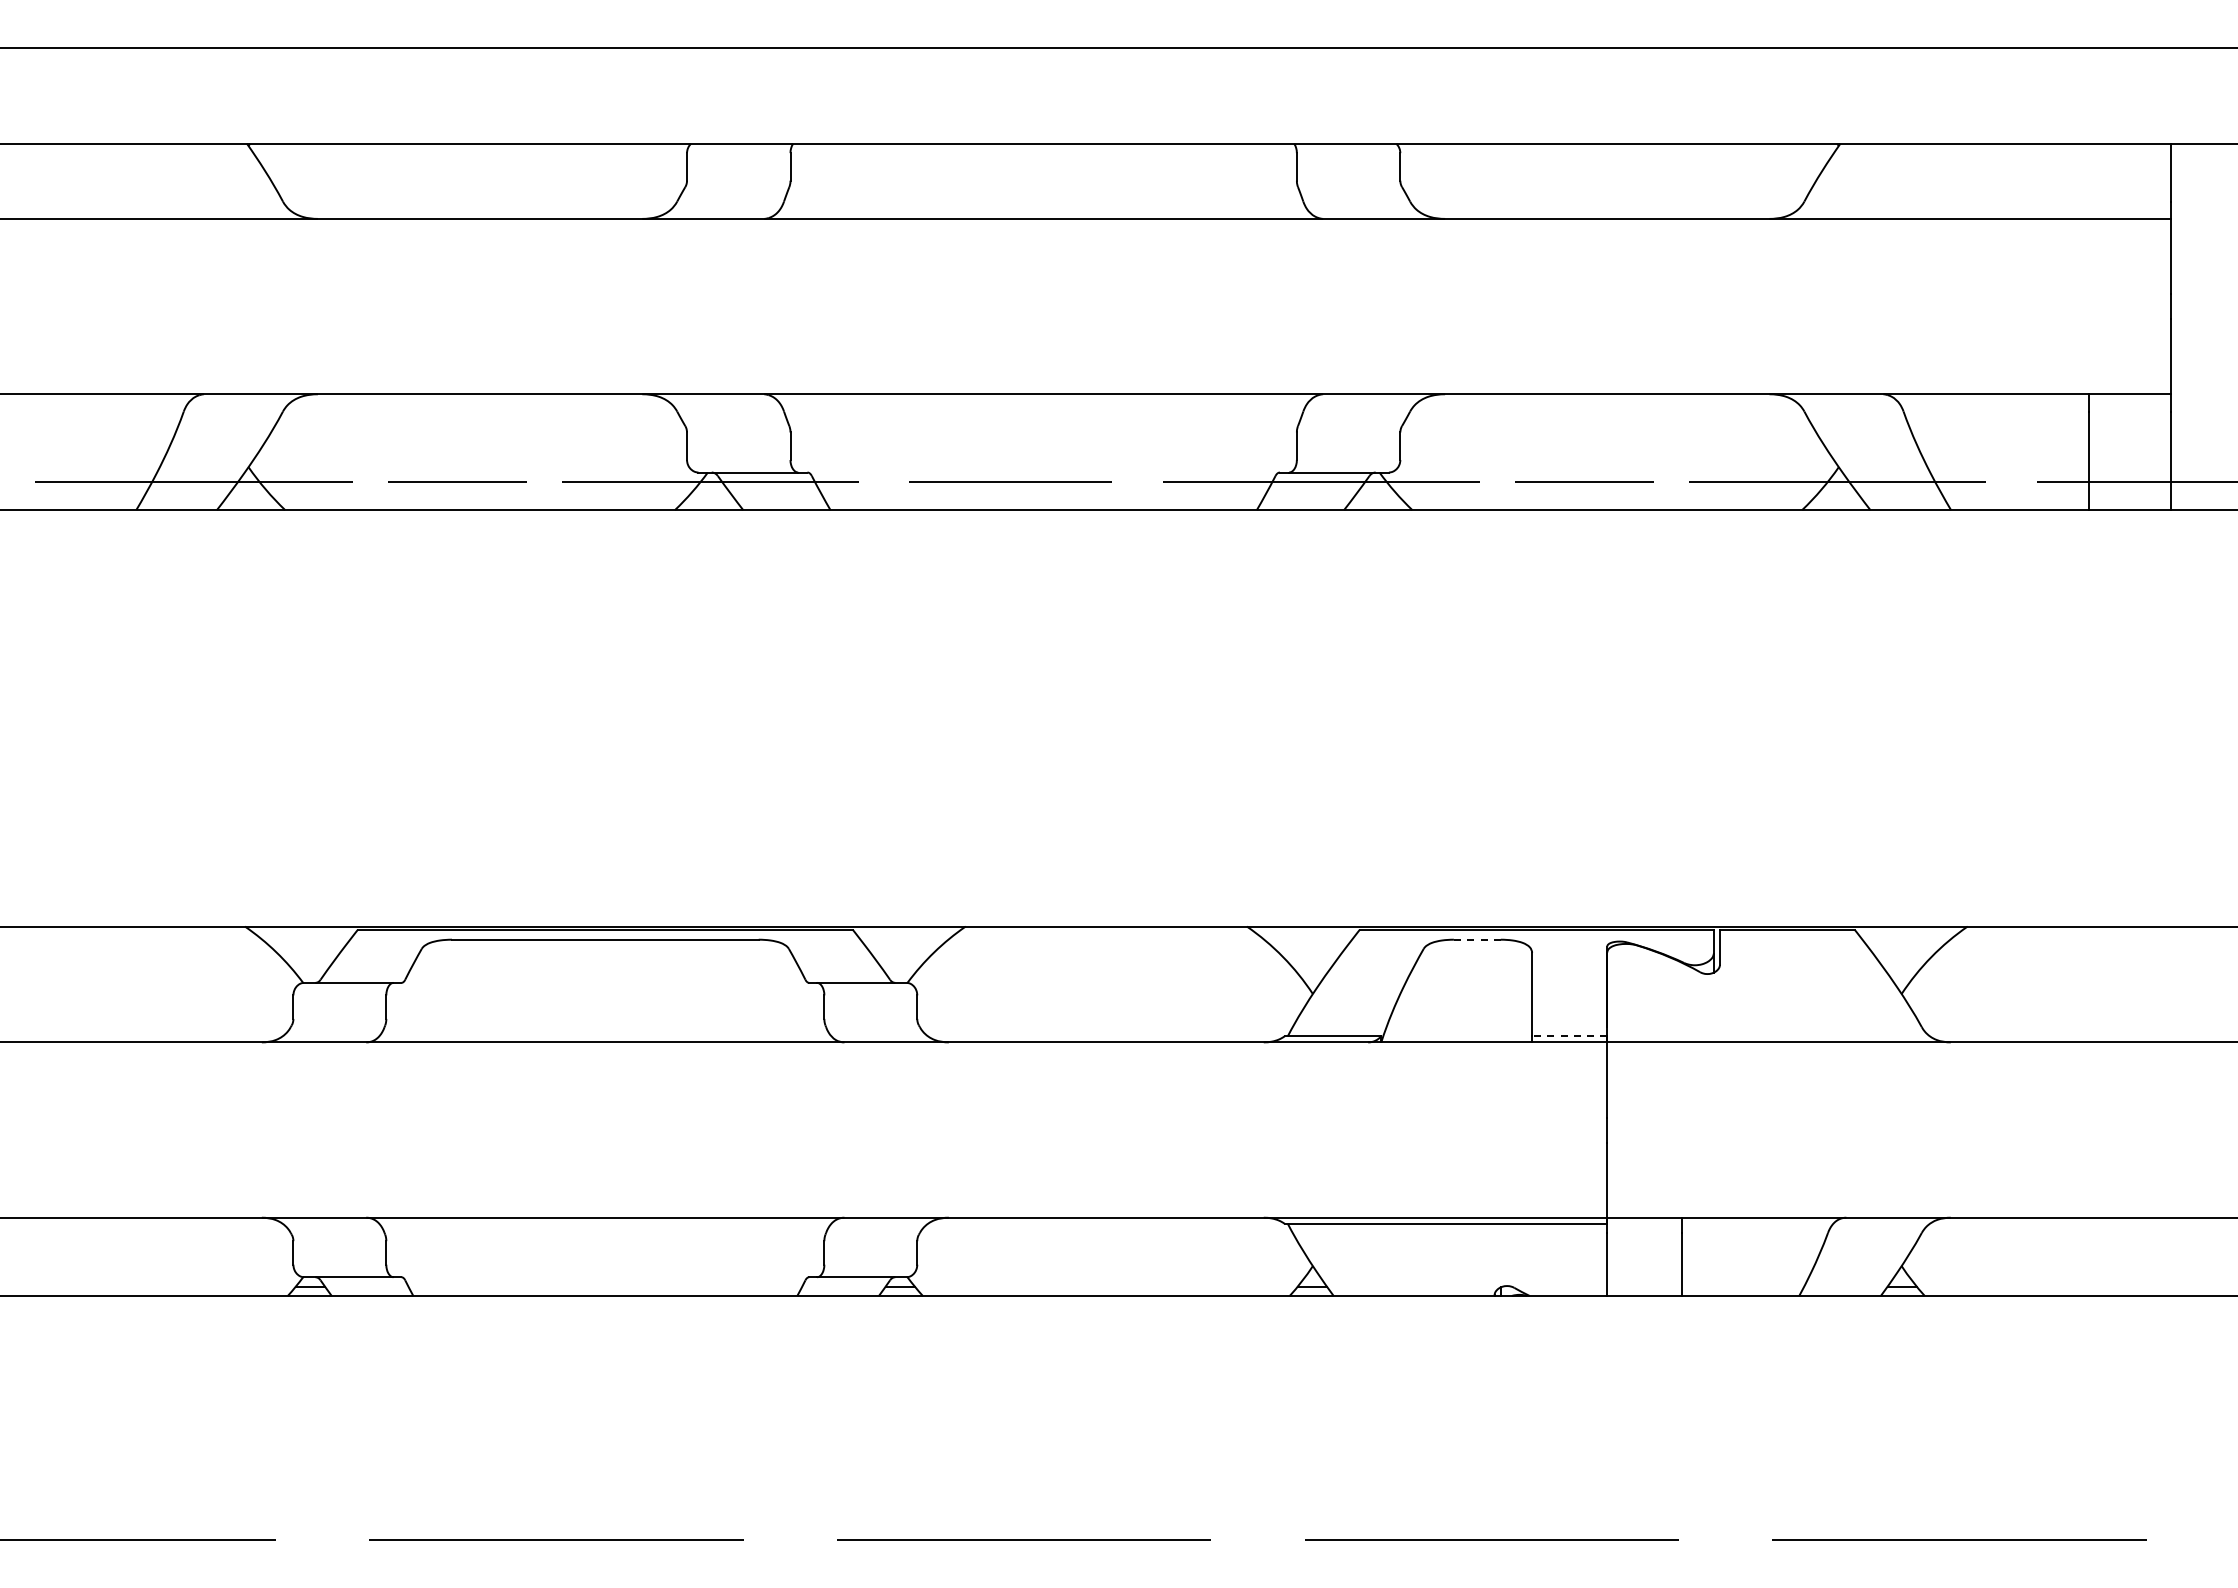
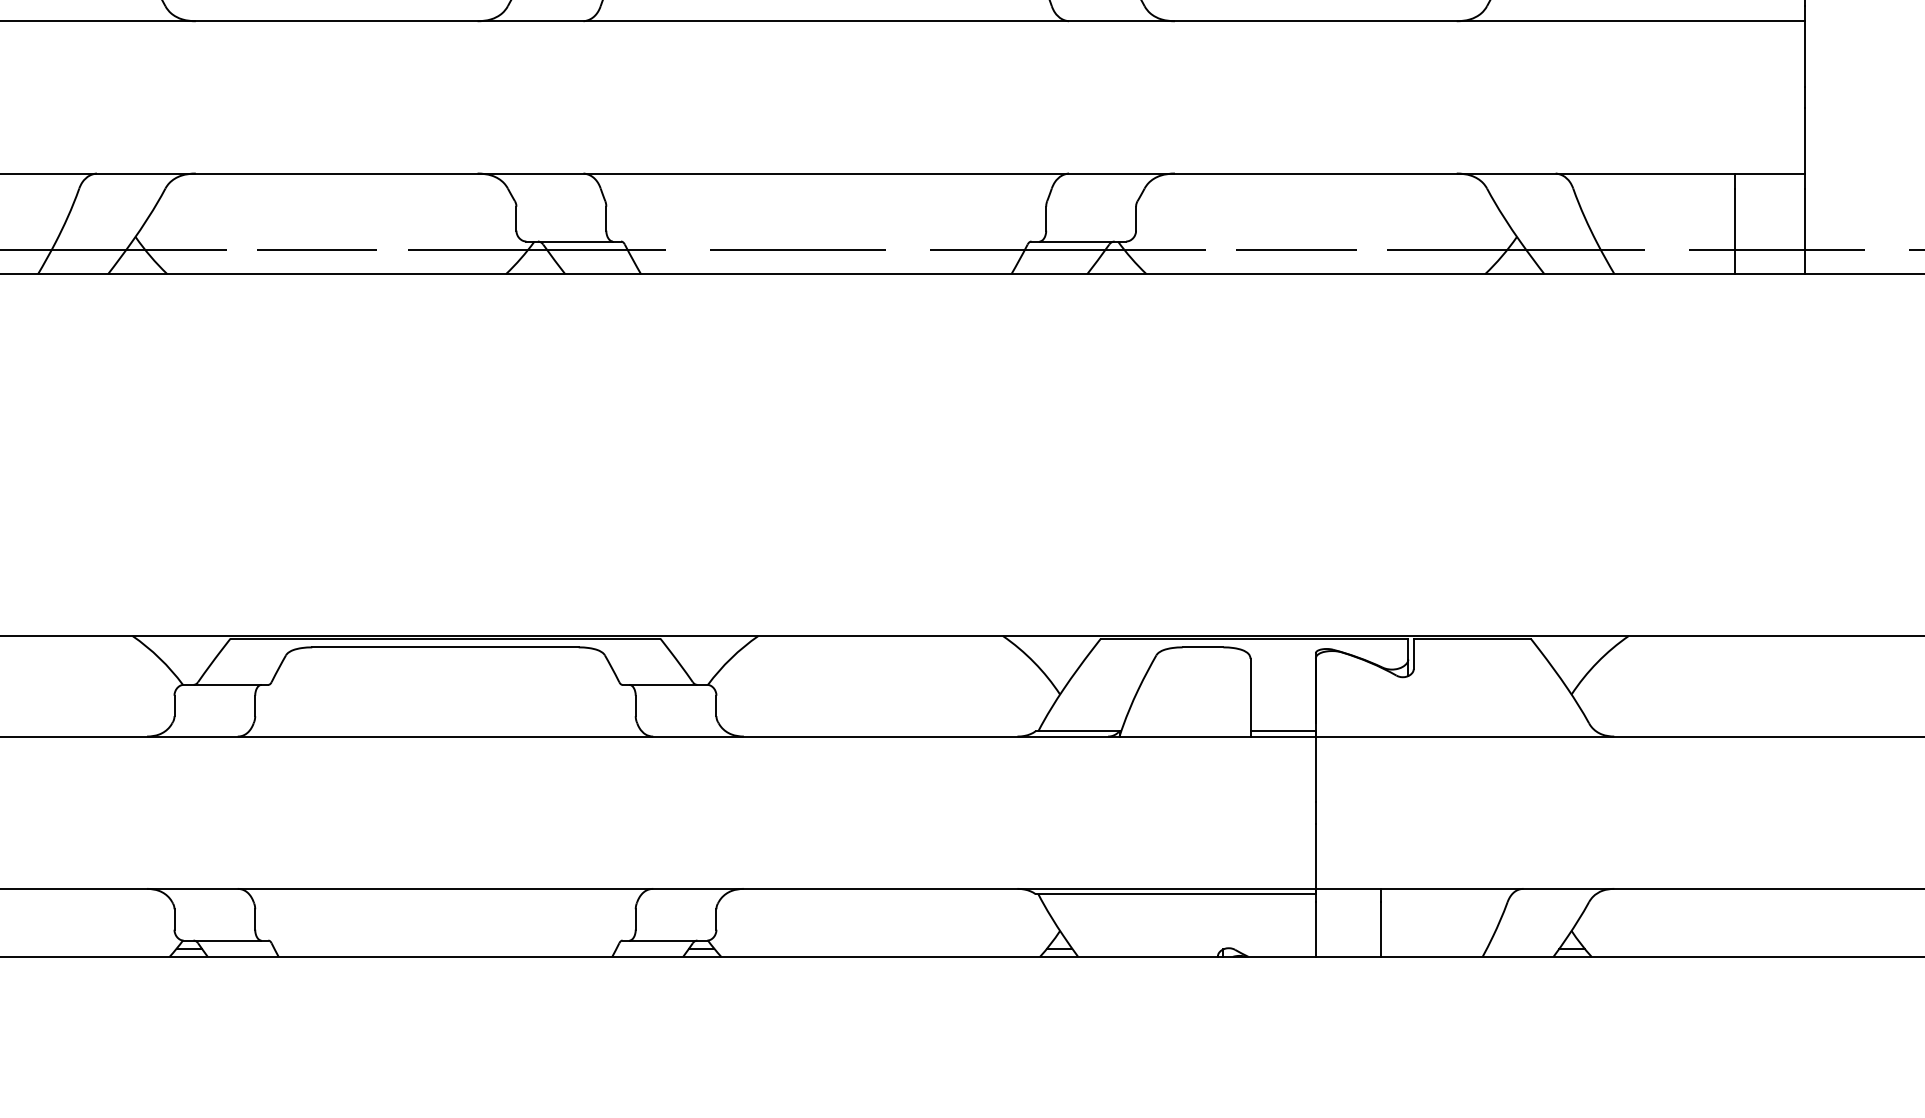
line: (1476, 939) -> (1202, 647), dashed -> solid
line: (1569, 1036) -> (1283, 731), dashed -> solid

